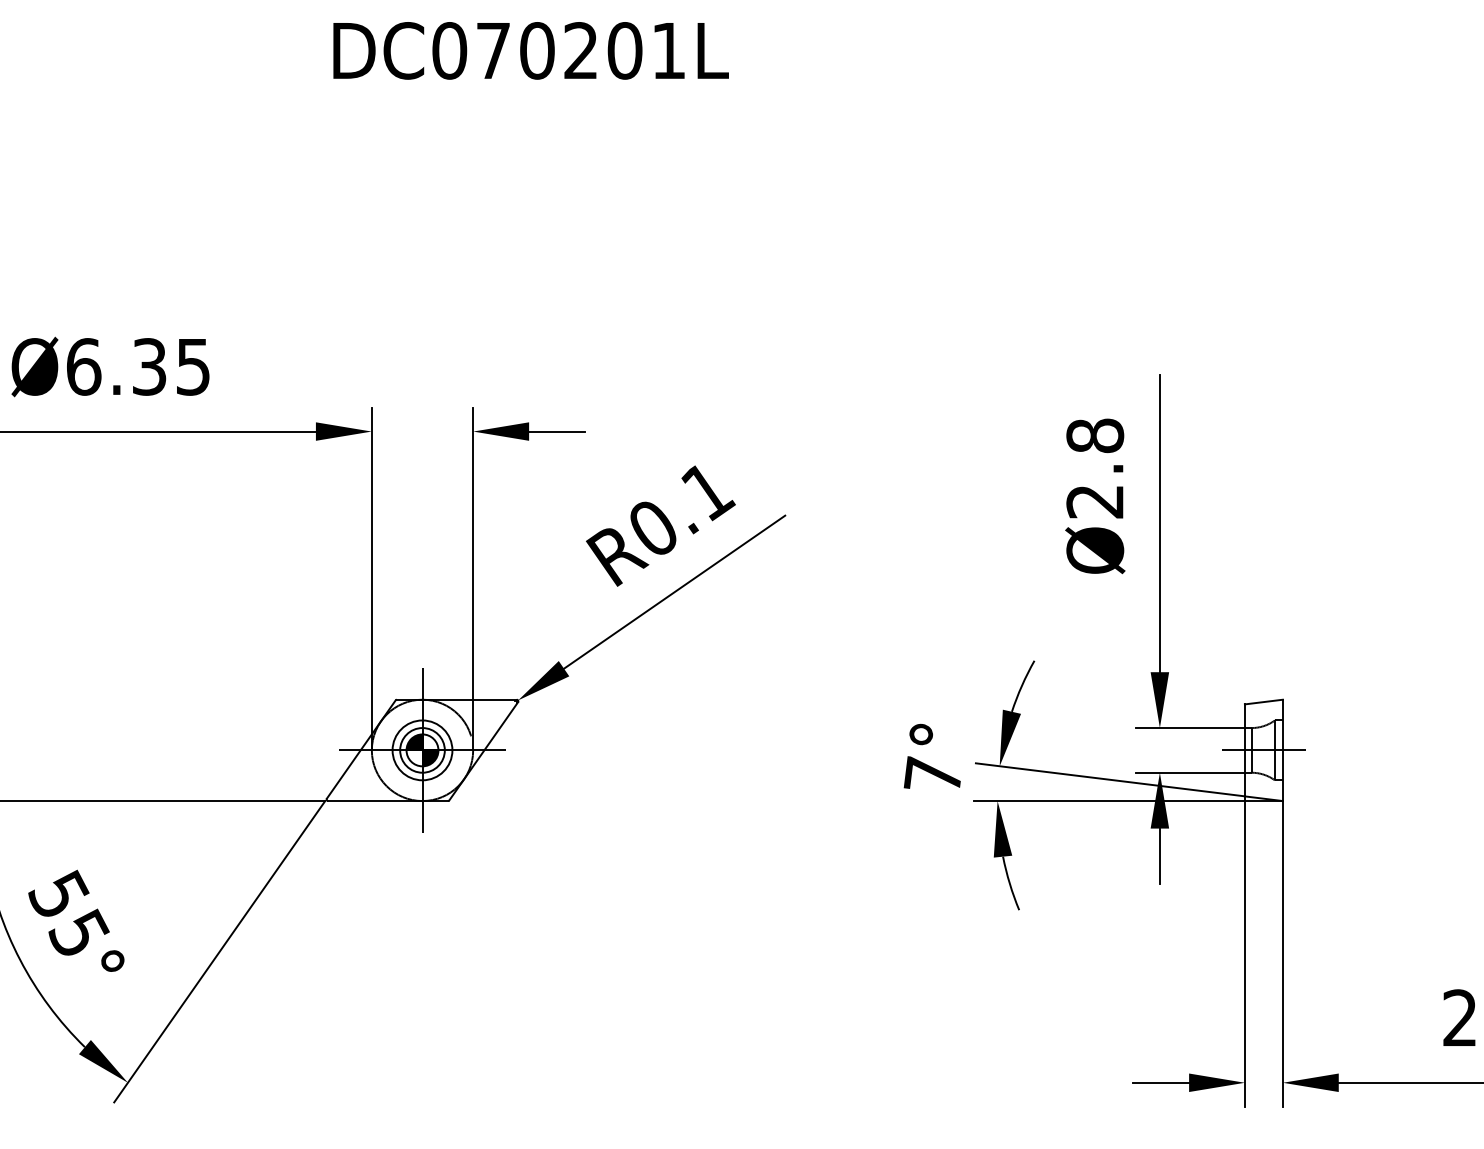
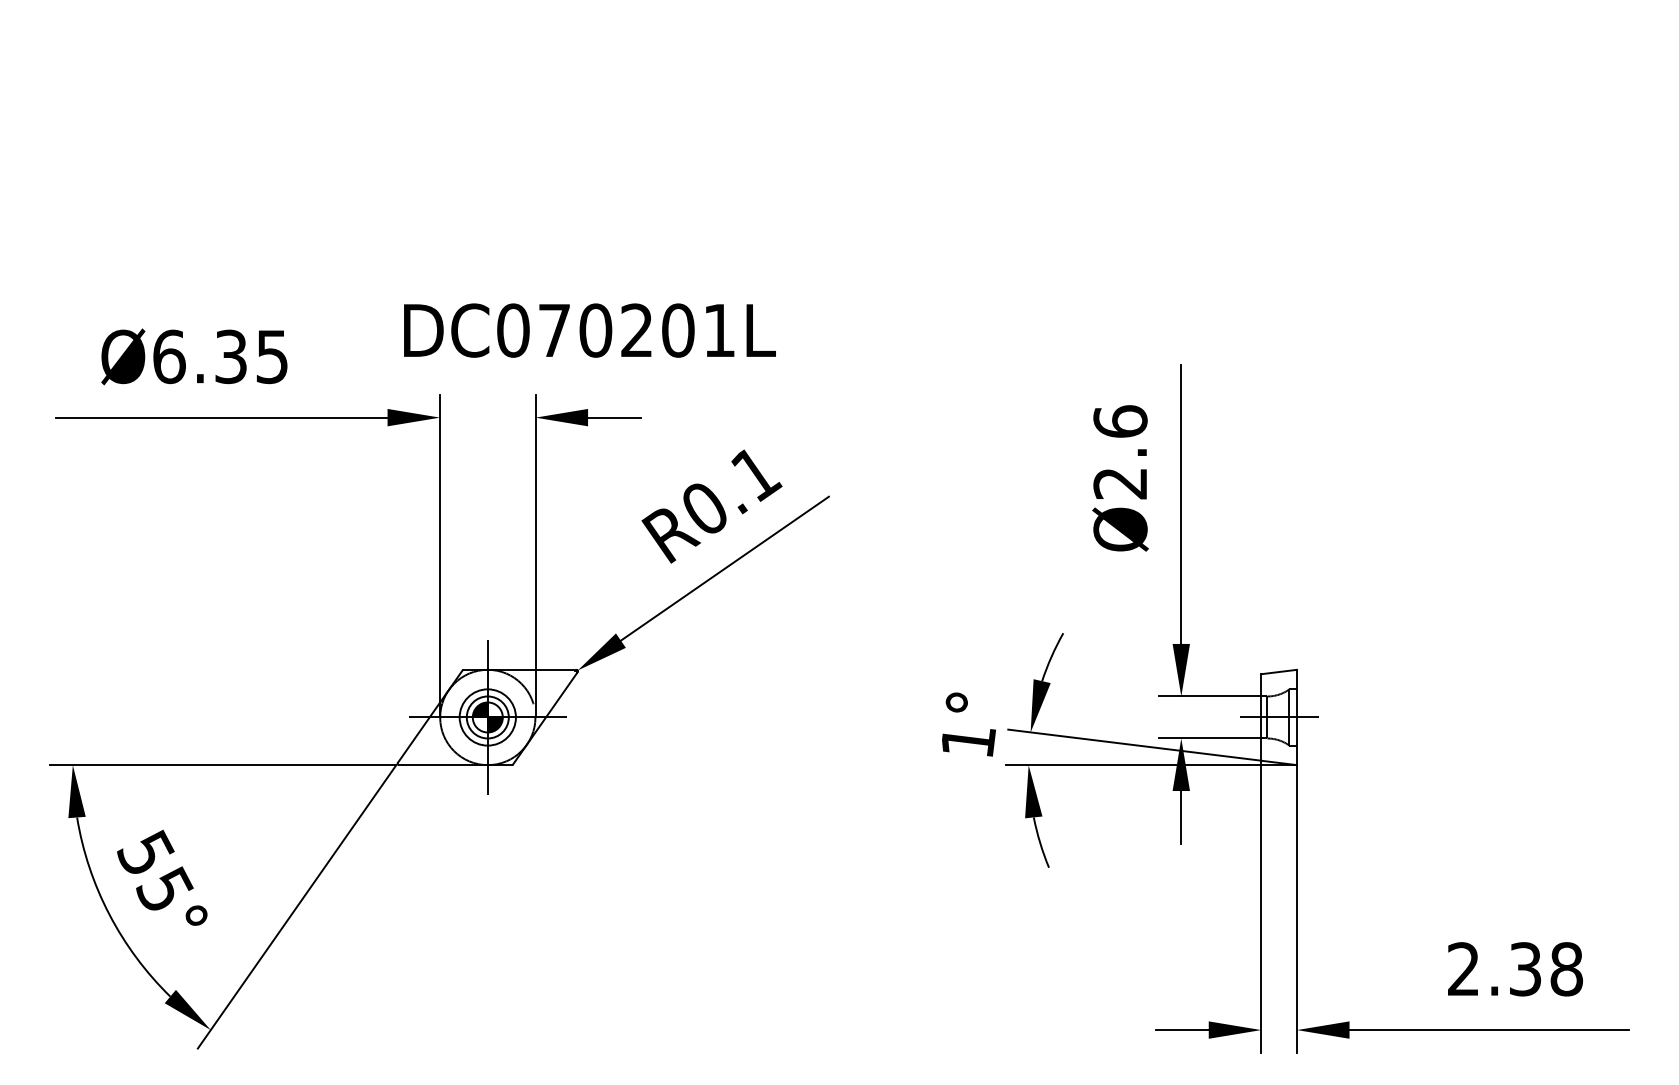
text: (530, 50) -> (589, 330), moved
text: (1095, 435) -> (1120, 421), Ø2.8 -> Ø2.6
text: (932, 773) -> (967, 739), 7° -> 1°

